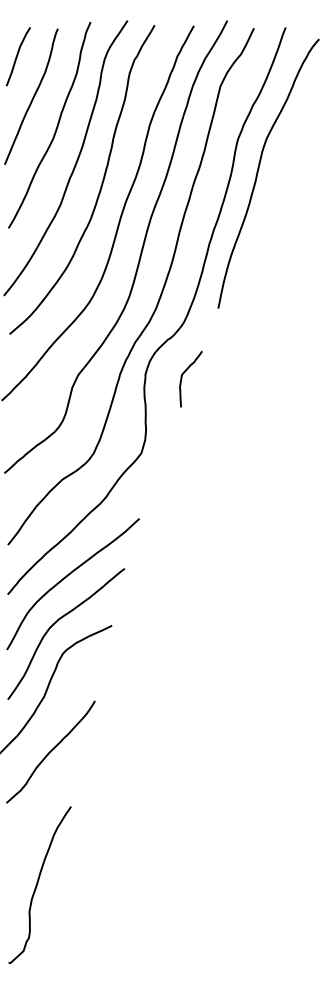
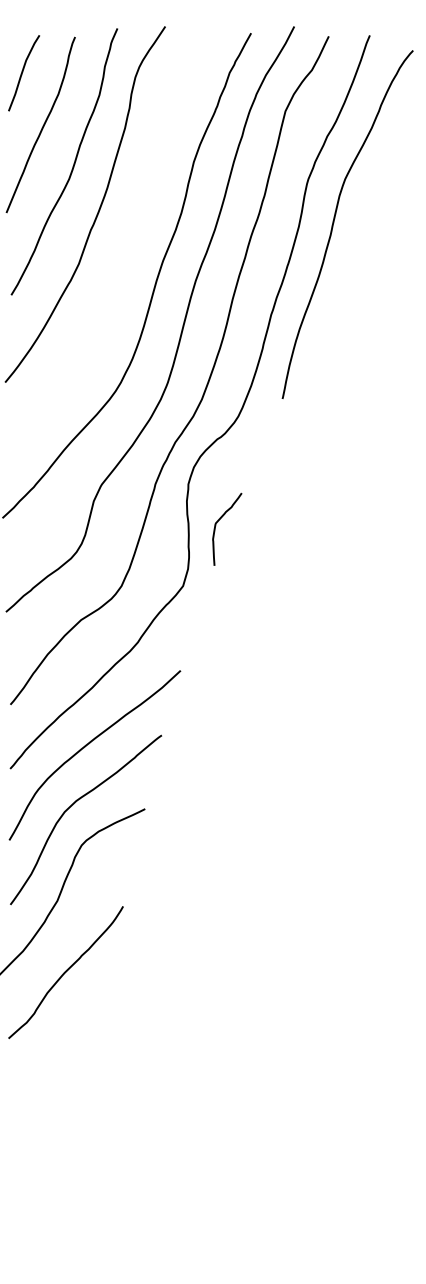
curve: (100, 186) -> (130, 240), removed
curve: (183, 374) -> (217, 523), moved
curve: (38, 884) -> (49, 1143), removed

